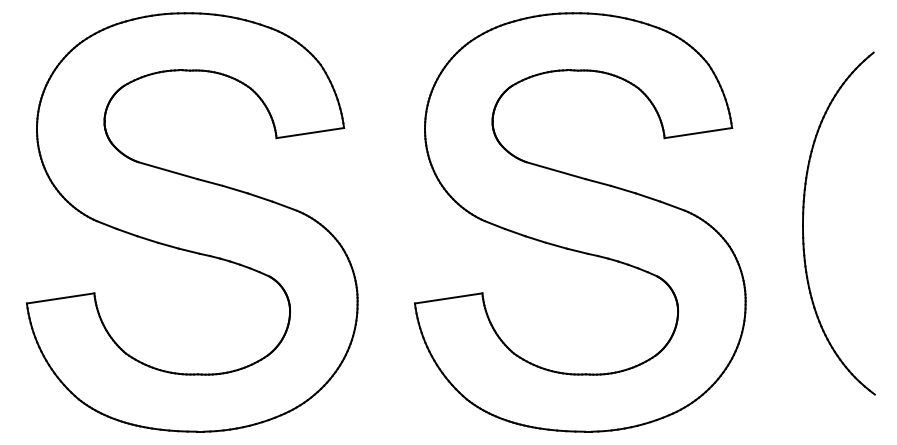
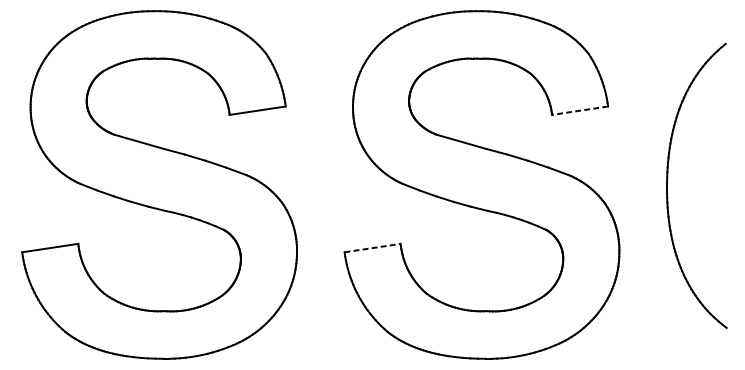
line: (697, 133) -> (579, 111), solid -> dashed
line: (449, 298) -> (373, 248), solid -> dashed

